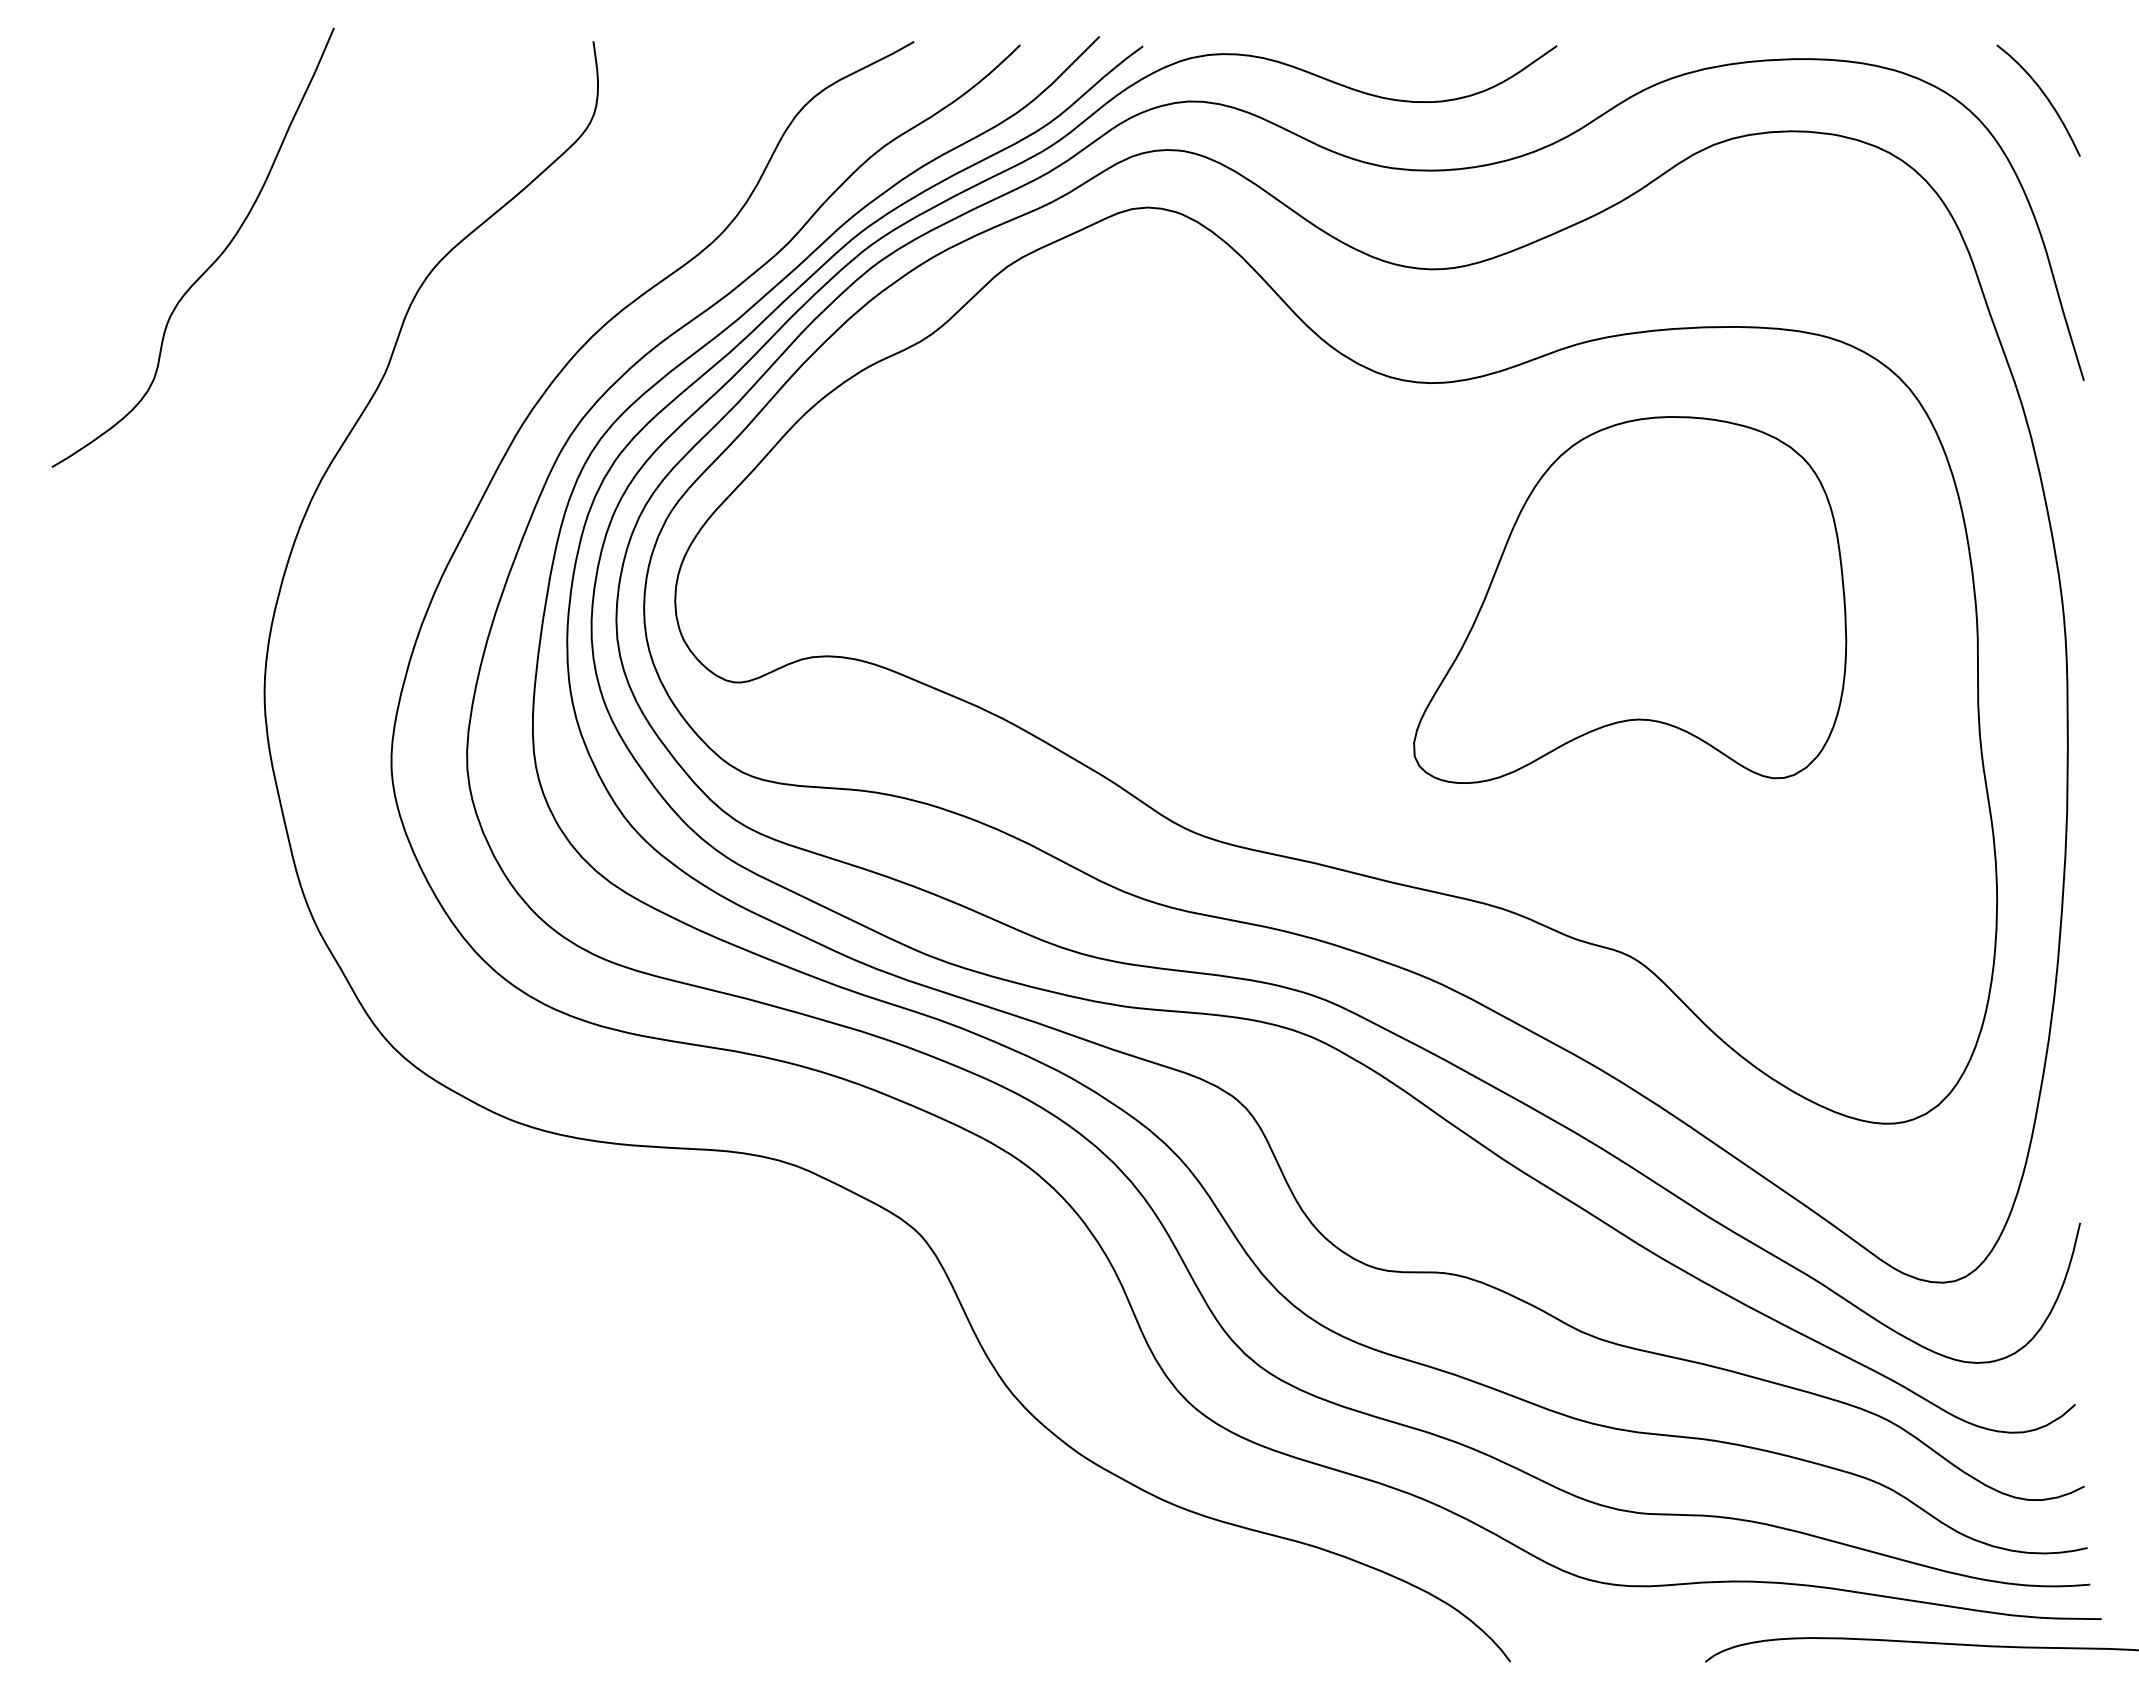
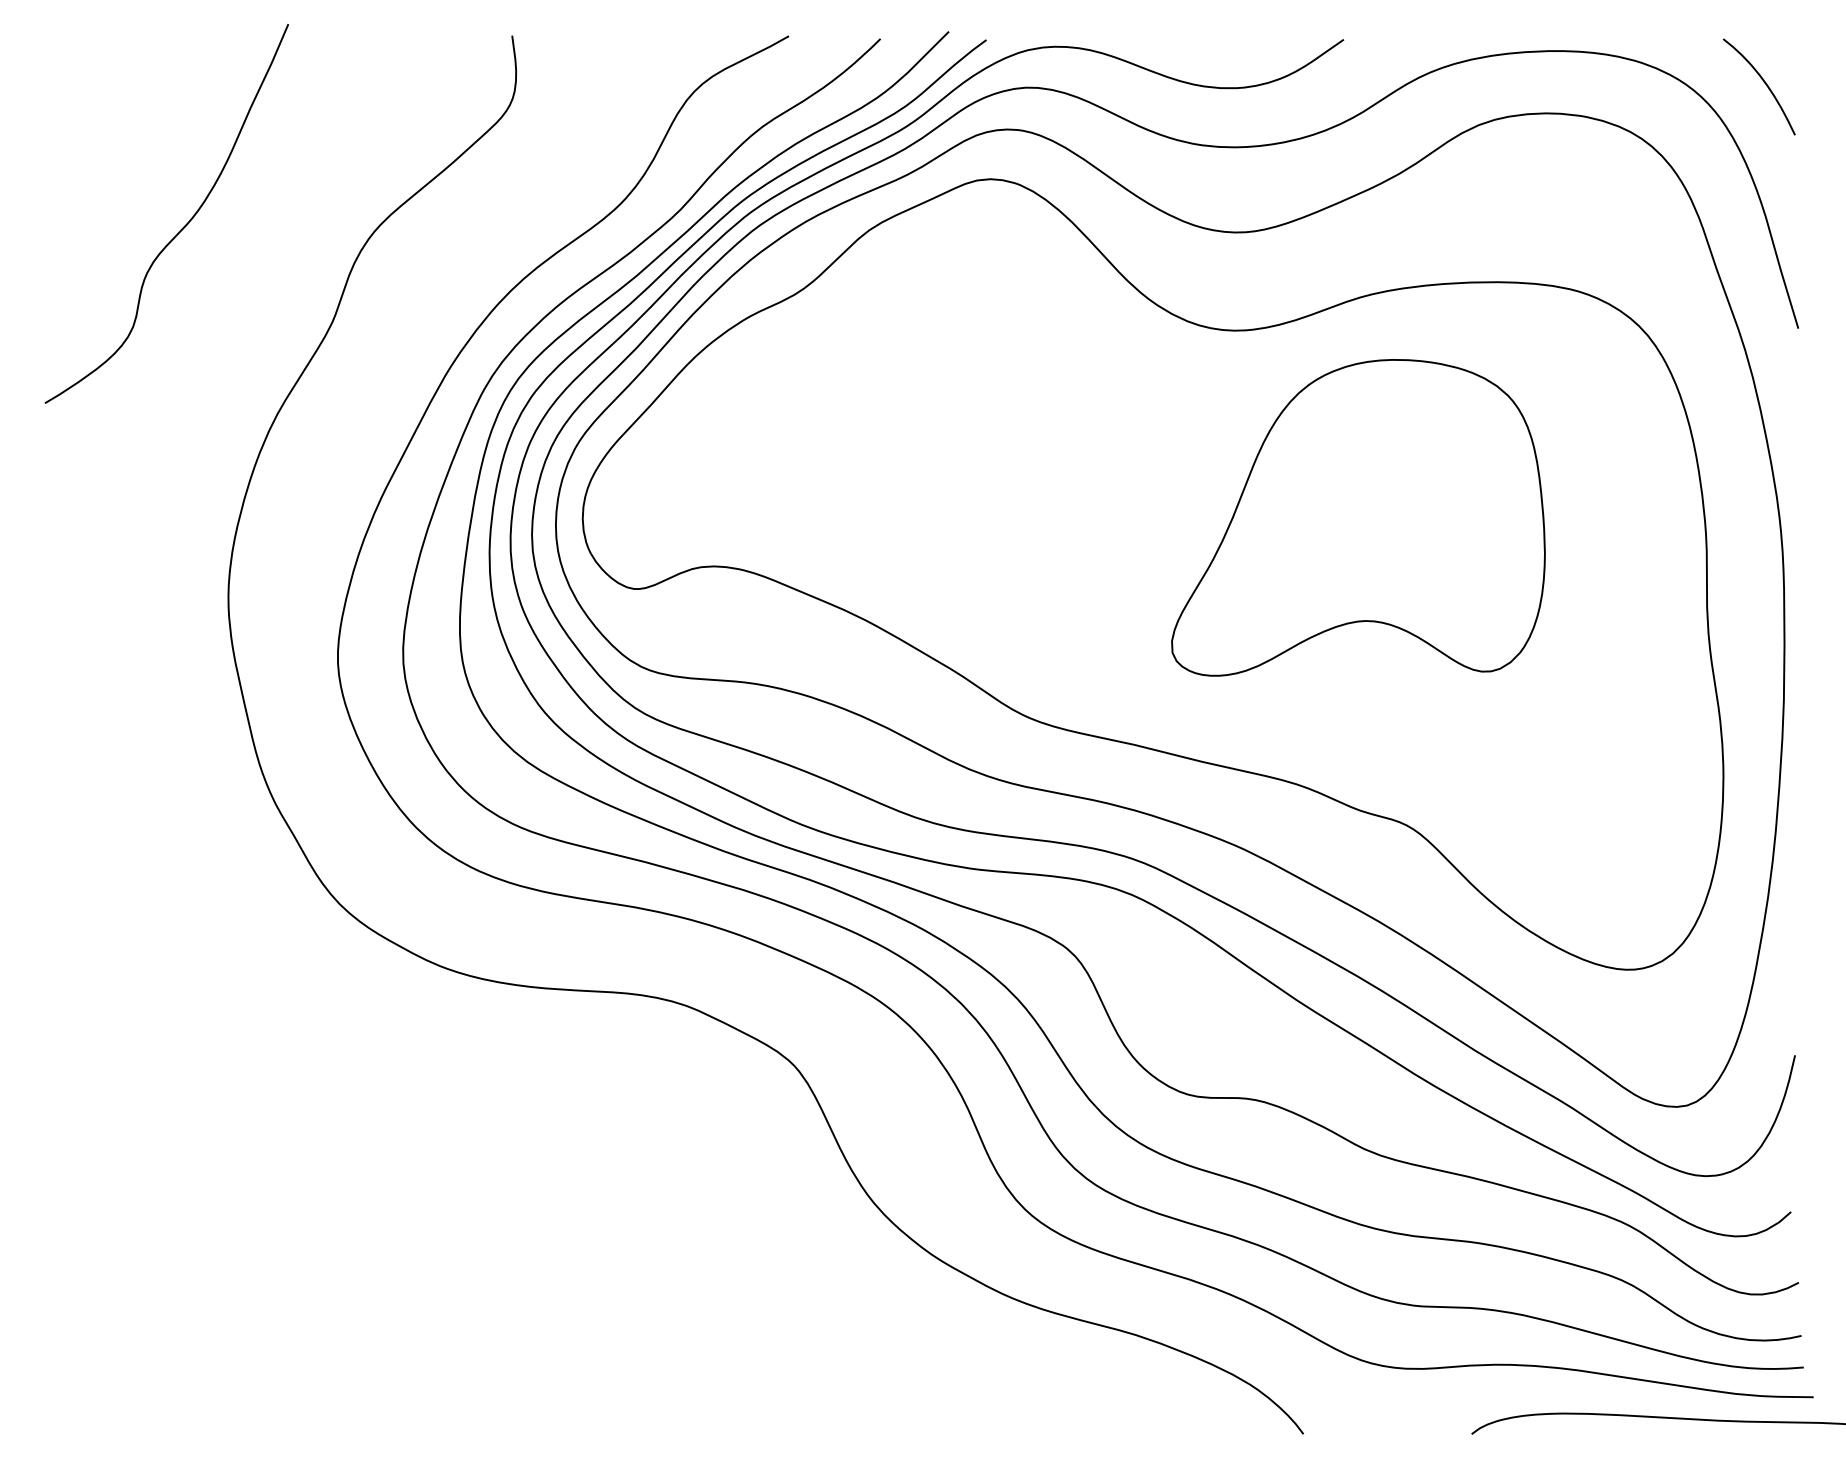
part: (1630, 599) -> (1358, 517), moved

